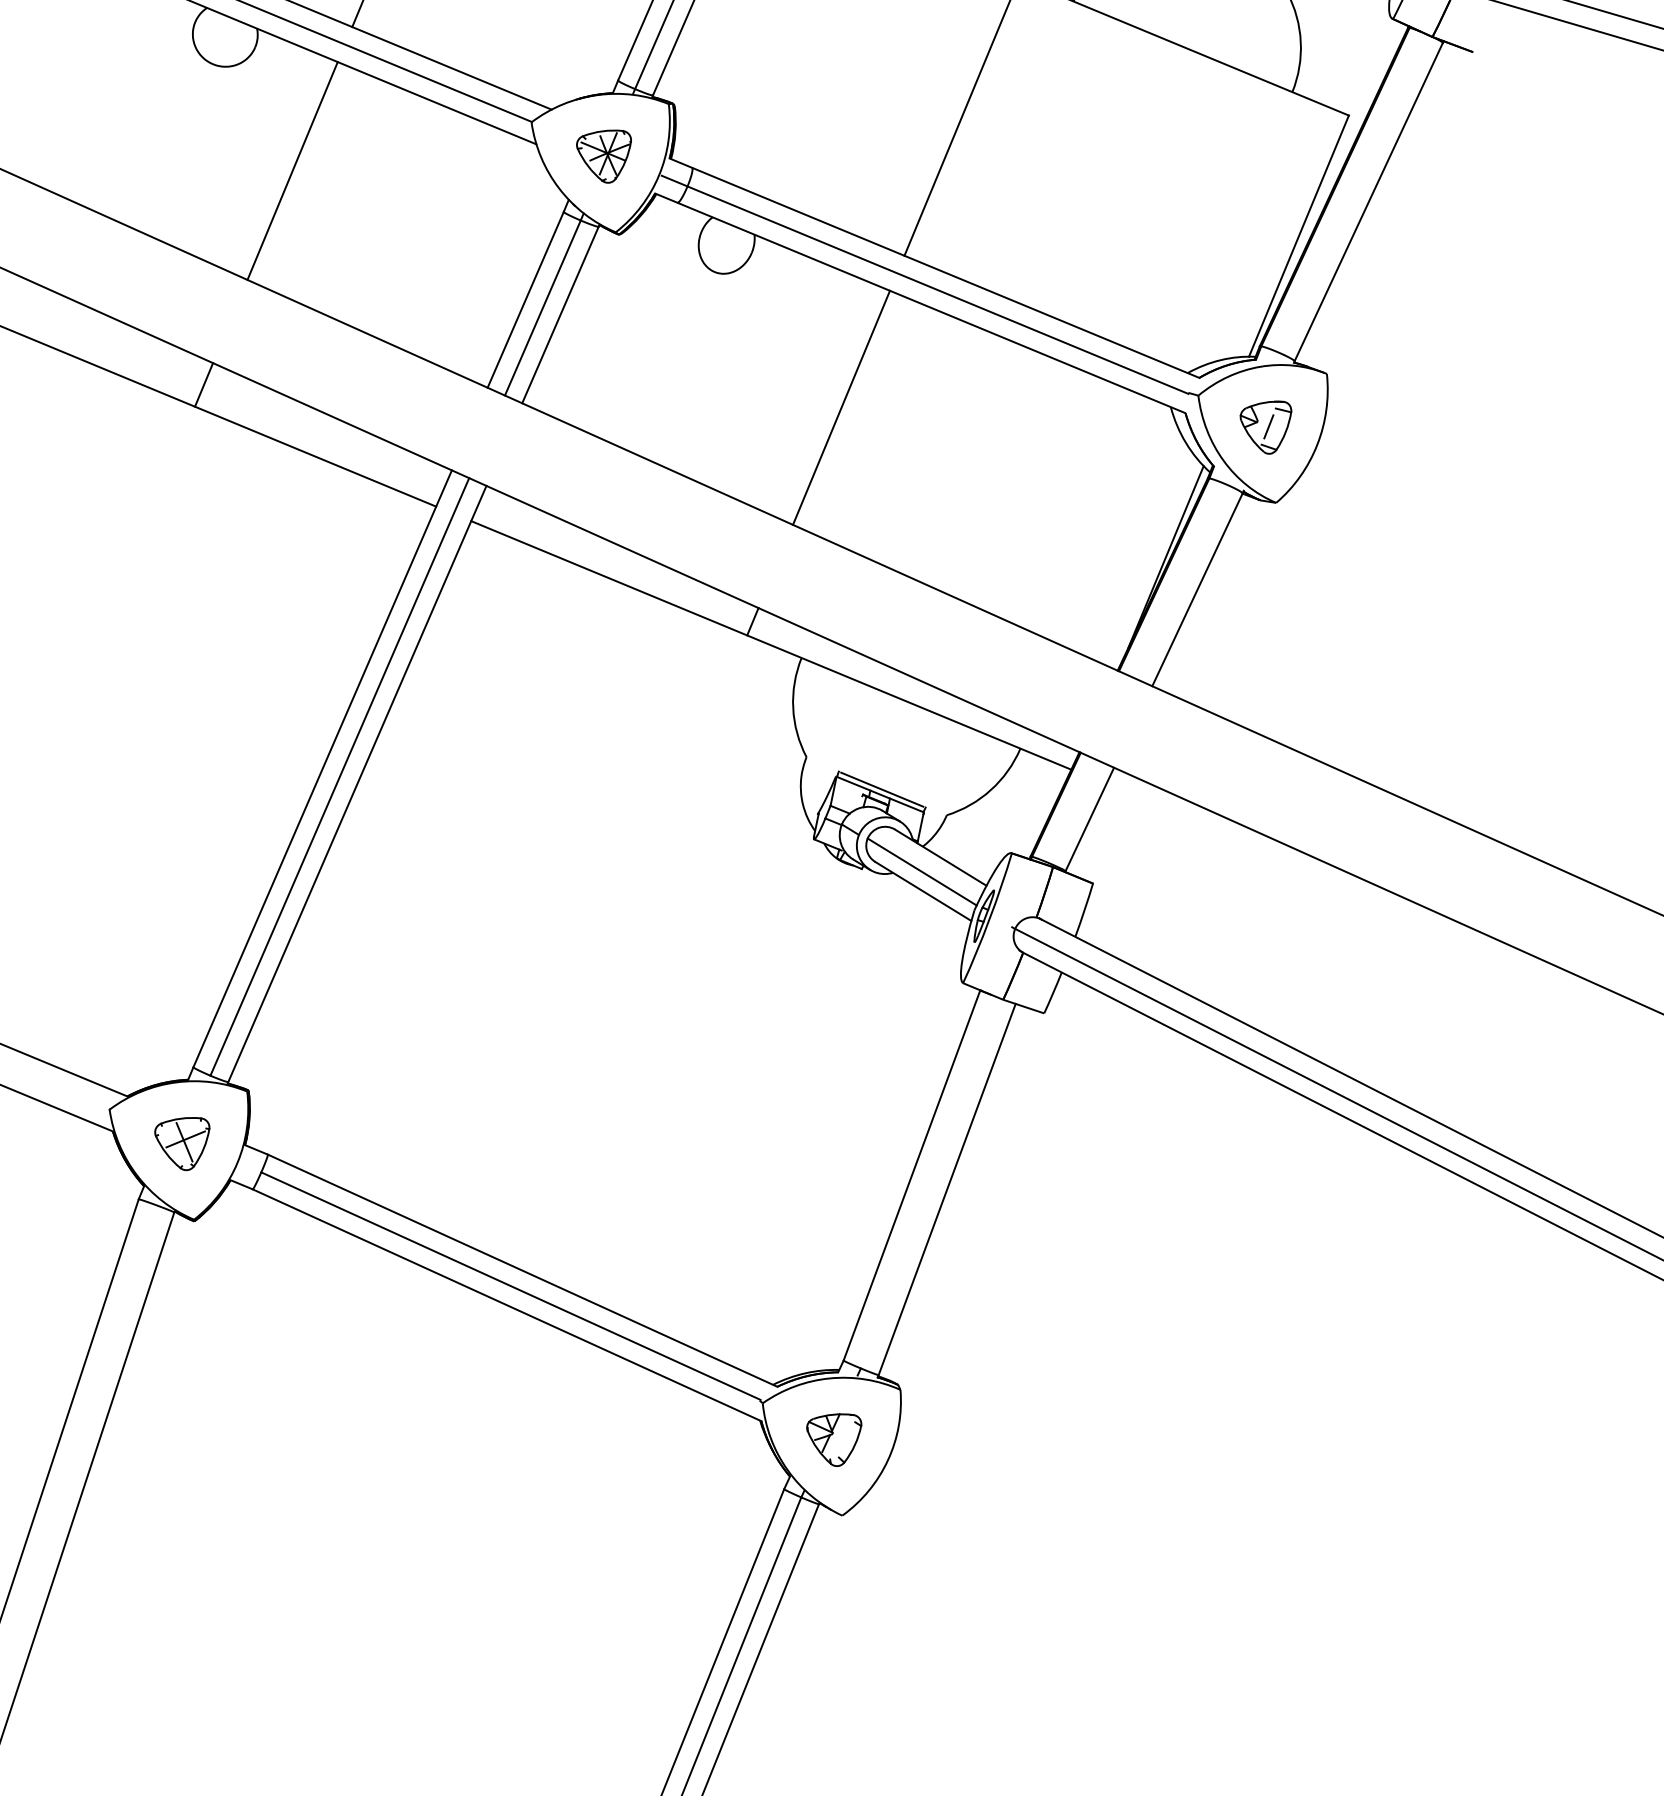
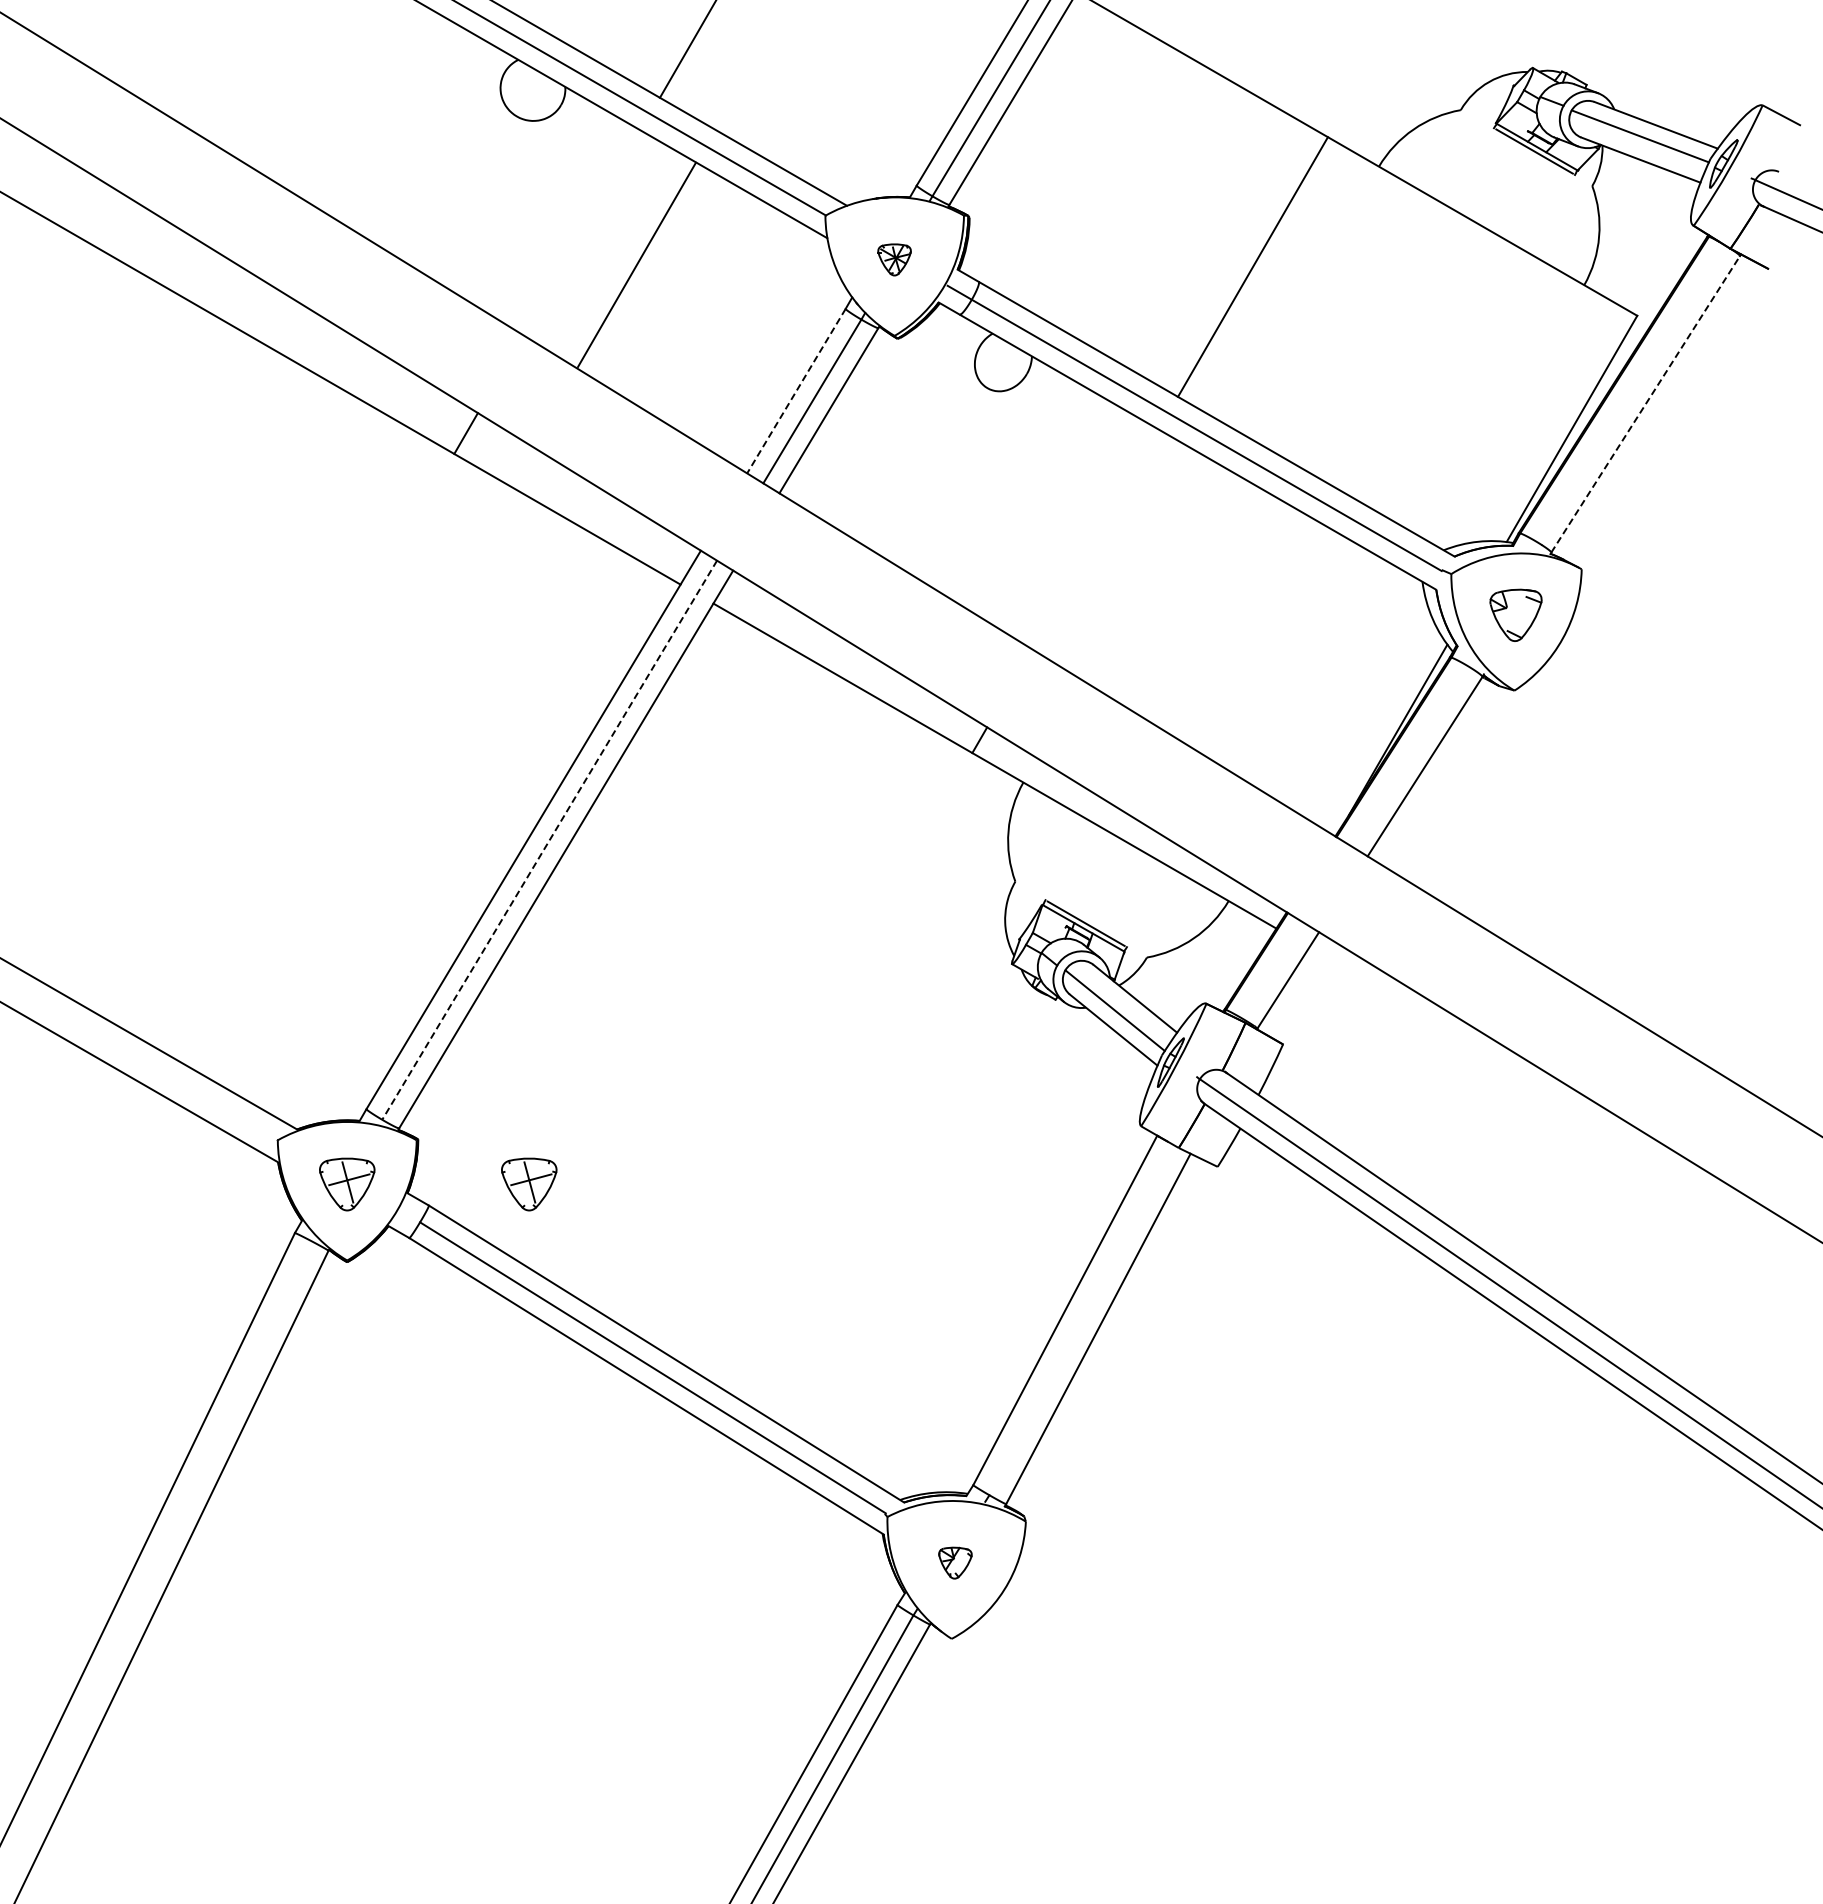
part: (605, 156) -> (894, 259), size x0.6
line: (293, 170) -> (637, 264), moved
line: (1368, 202) -> (1645, 404), solid -> dashed
line: (525, 300) -> (796, 391), solid -> dashed
line: (841, 407) -> (1095, 539), removed
line: (1269, 427) -> (1517, 614), removed
line: (339, 777) -> (549, 840), solid -> dashed
part: (364, 1120) -> (529, 1184), added
part: (836, 1439) -> (955, 1562), size x0.6

